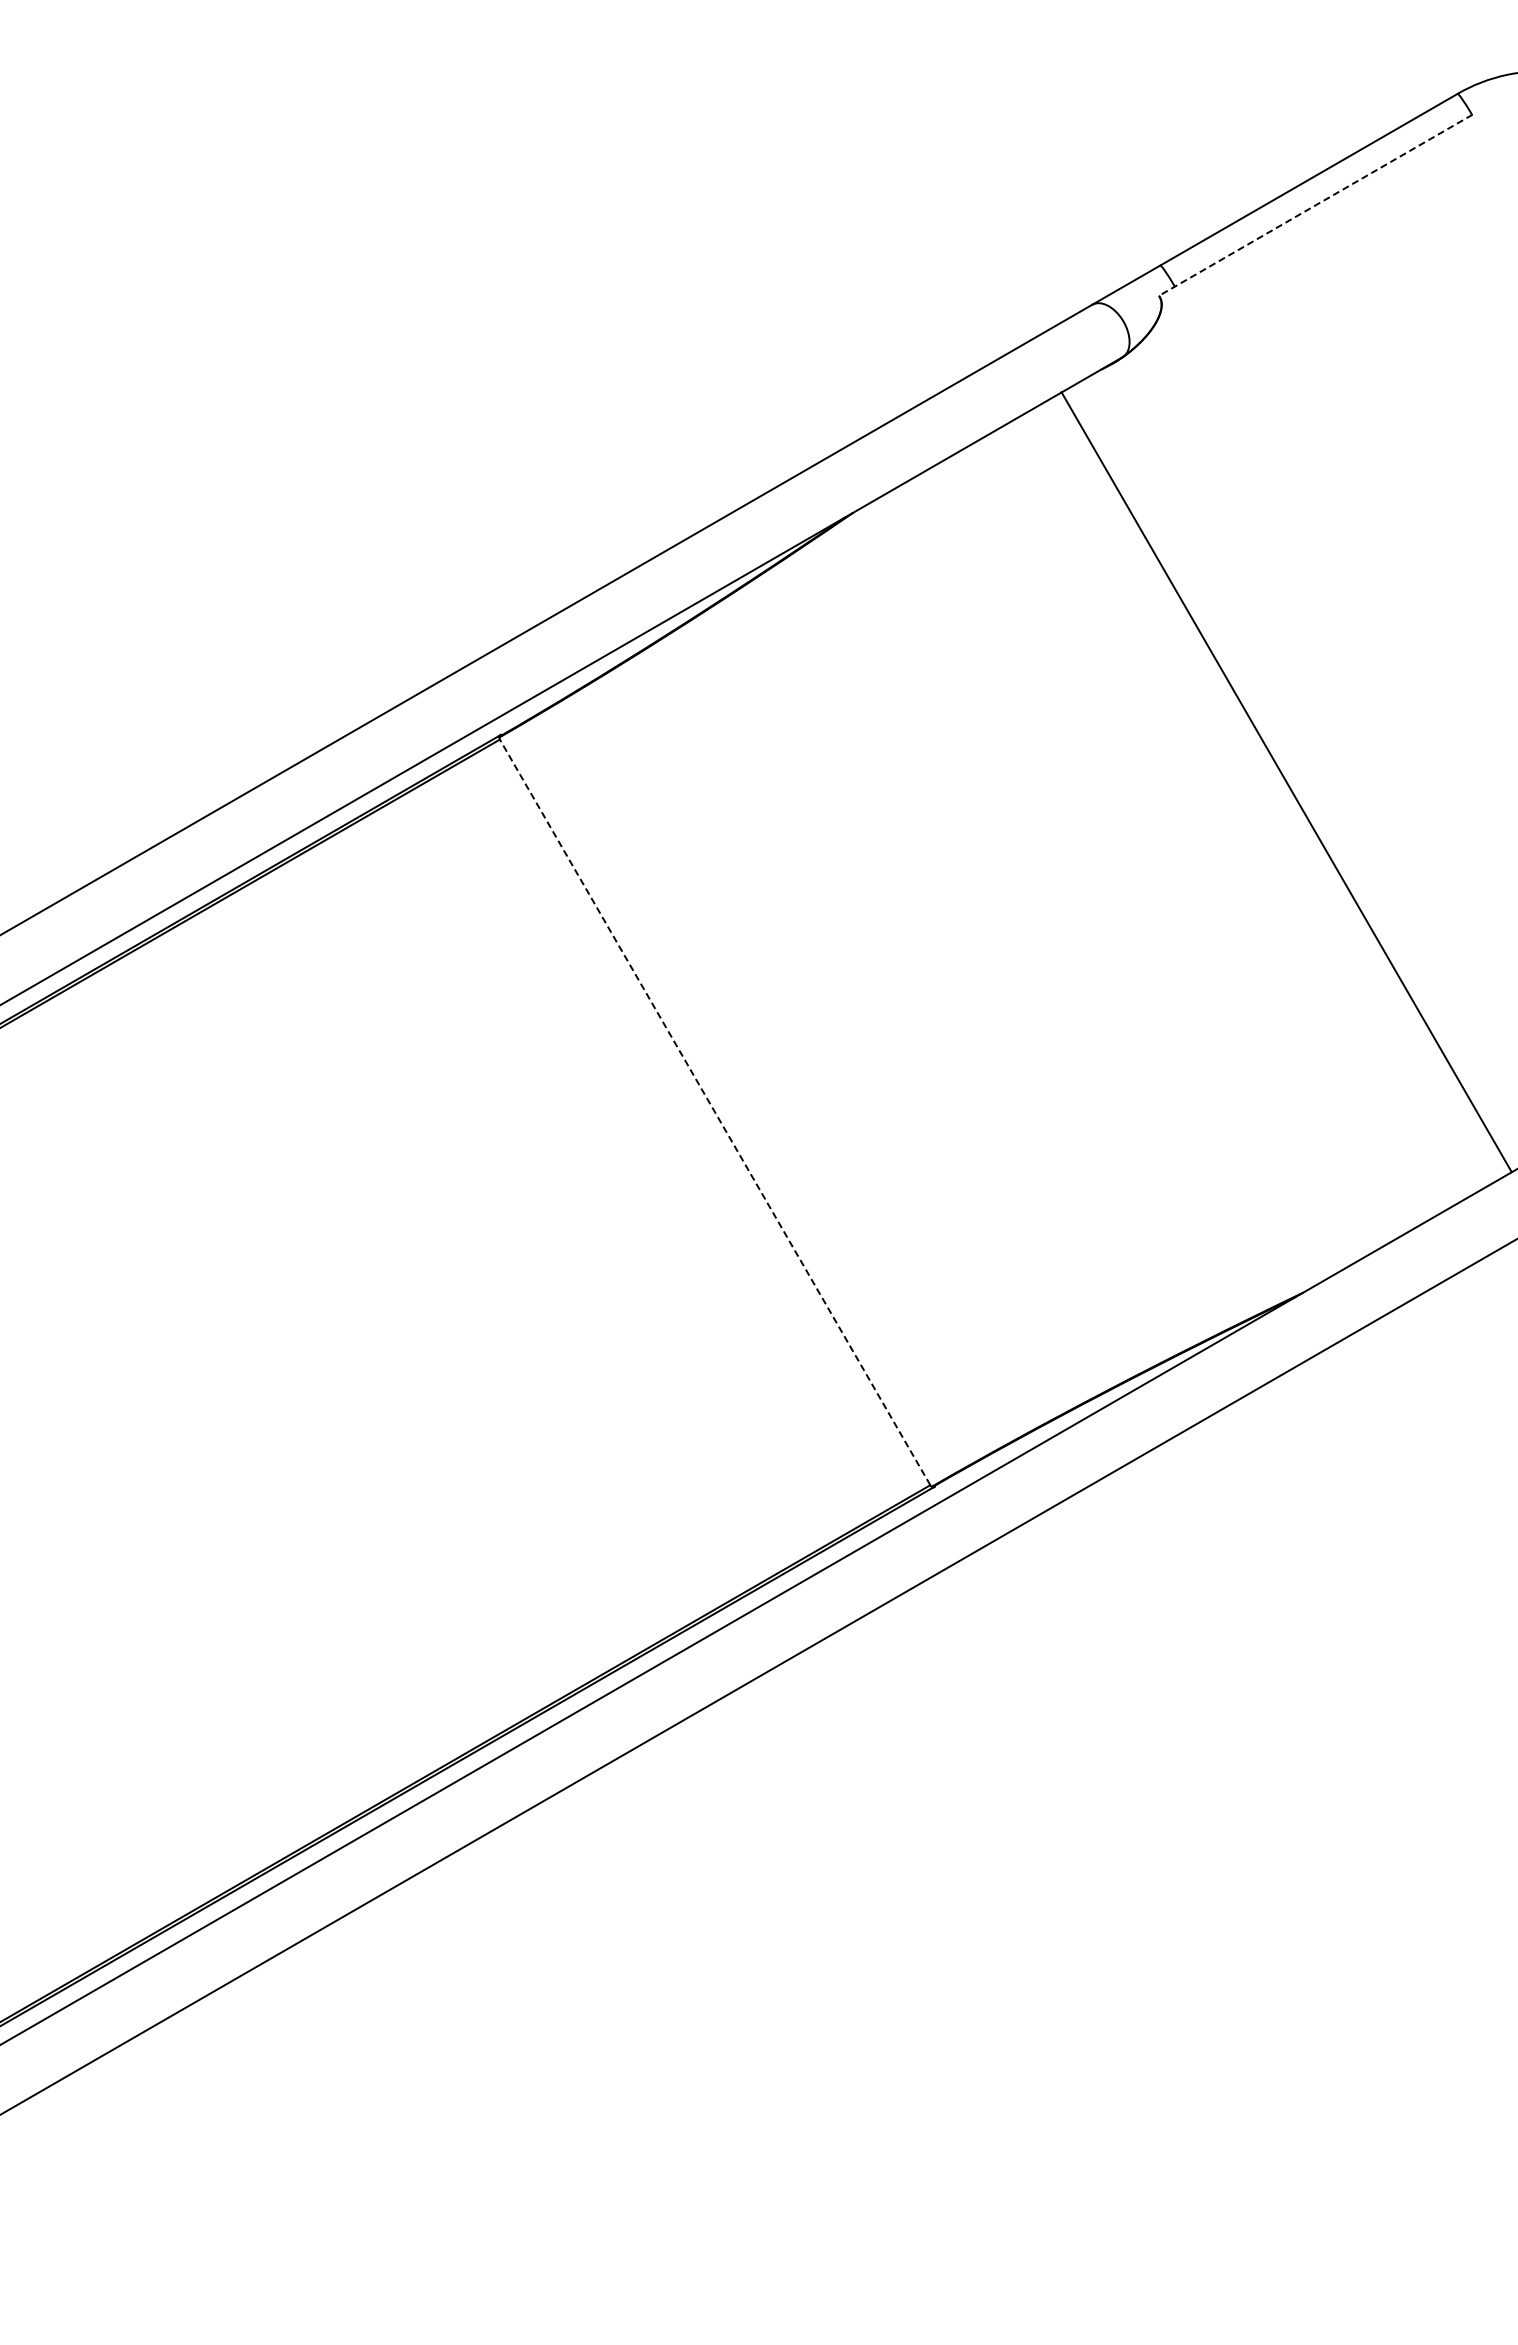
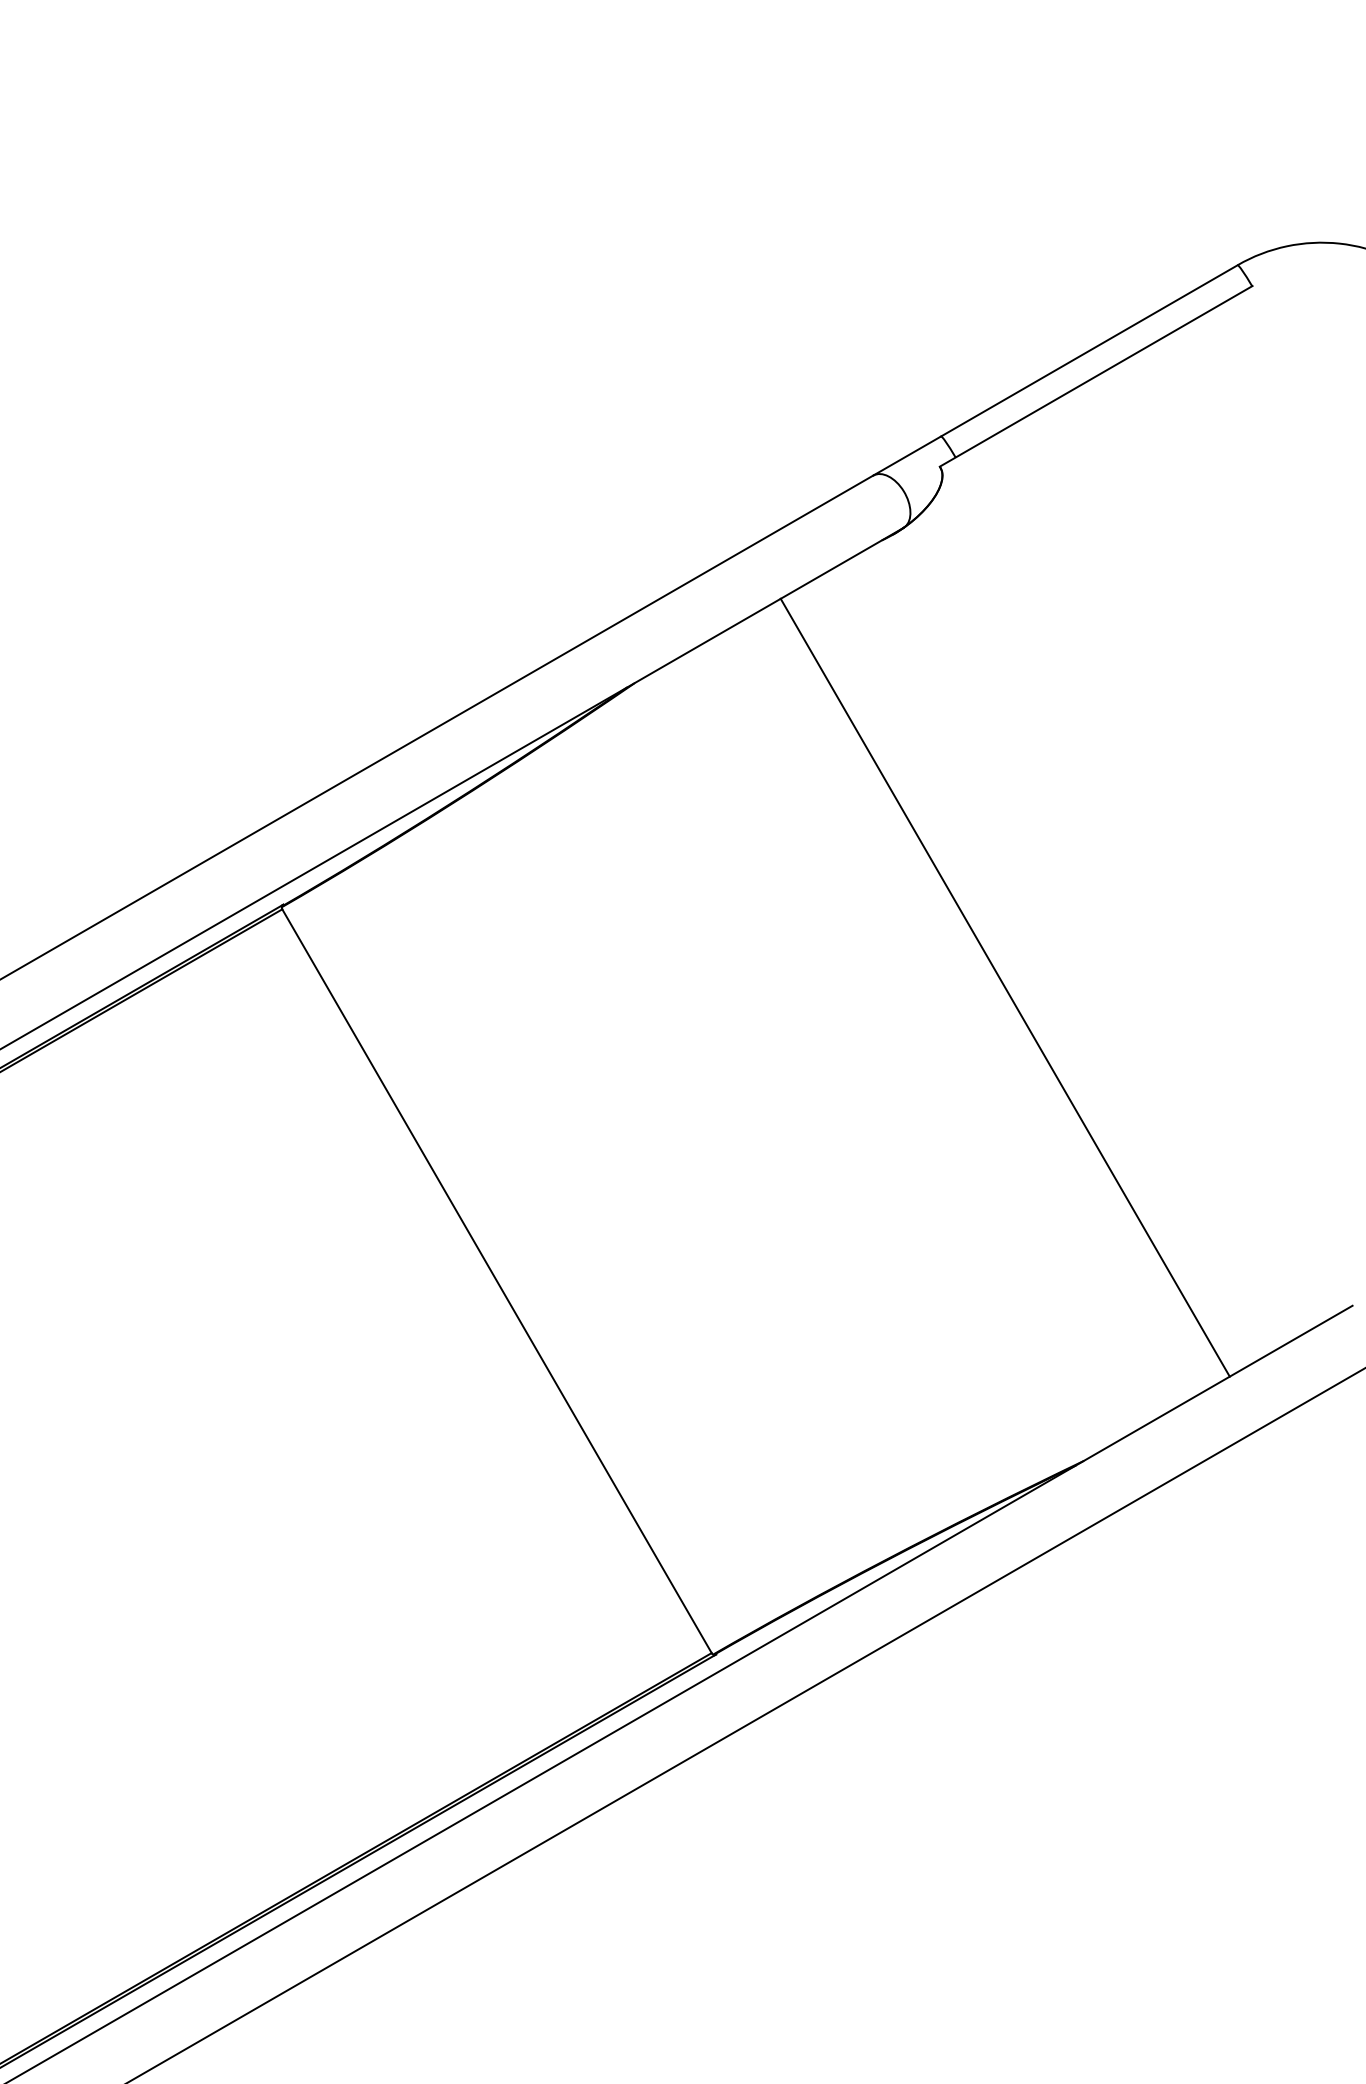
line: (1315, 205) -> (1095, 376), dashed -> solid
line: (1286, 782) -> (1005, 988), moved
line: (714, 1111) -> (496, 1280), dashed -> solid

